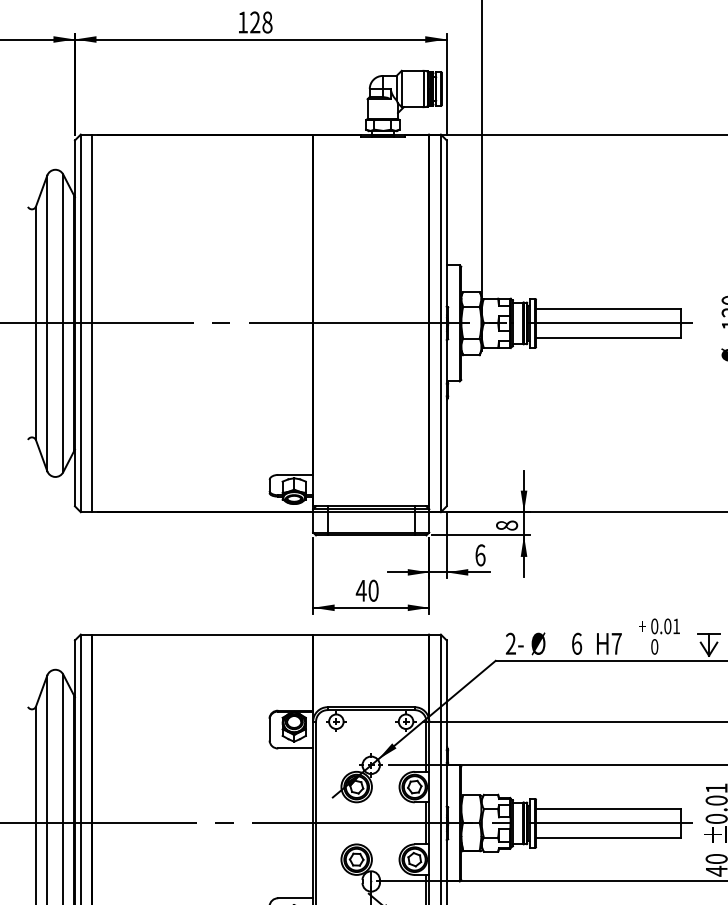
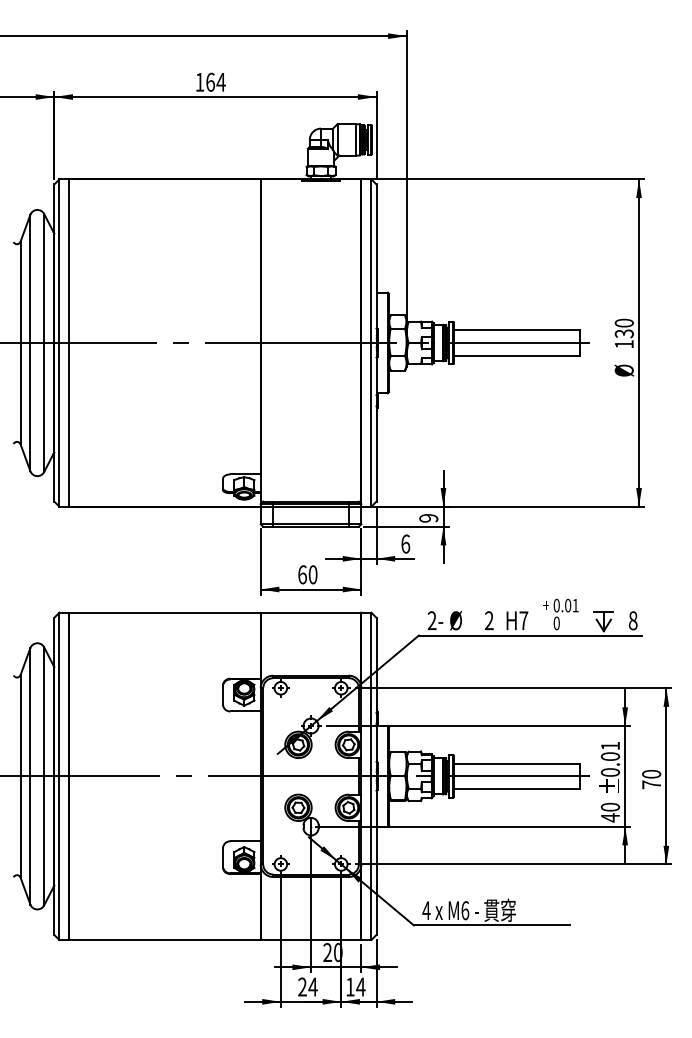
text: (260, 21) -> (215, 81), 128 -> 164
text: (506, 525) -> (428, 518), 8 -> 9
text: (361, 590) -> (302, 574), 40 -> 60
text: (577, 643) -> (489, 620), 6 -> 2

